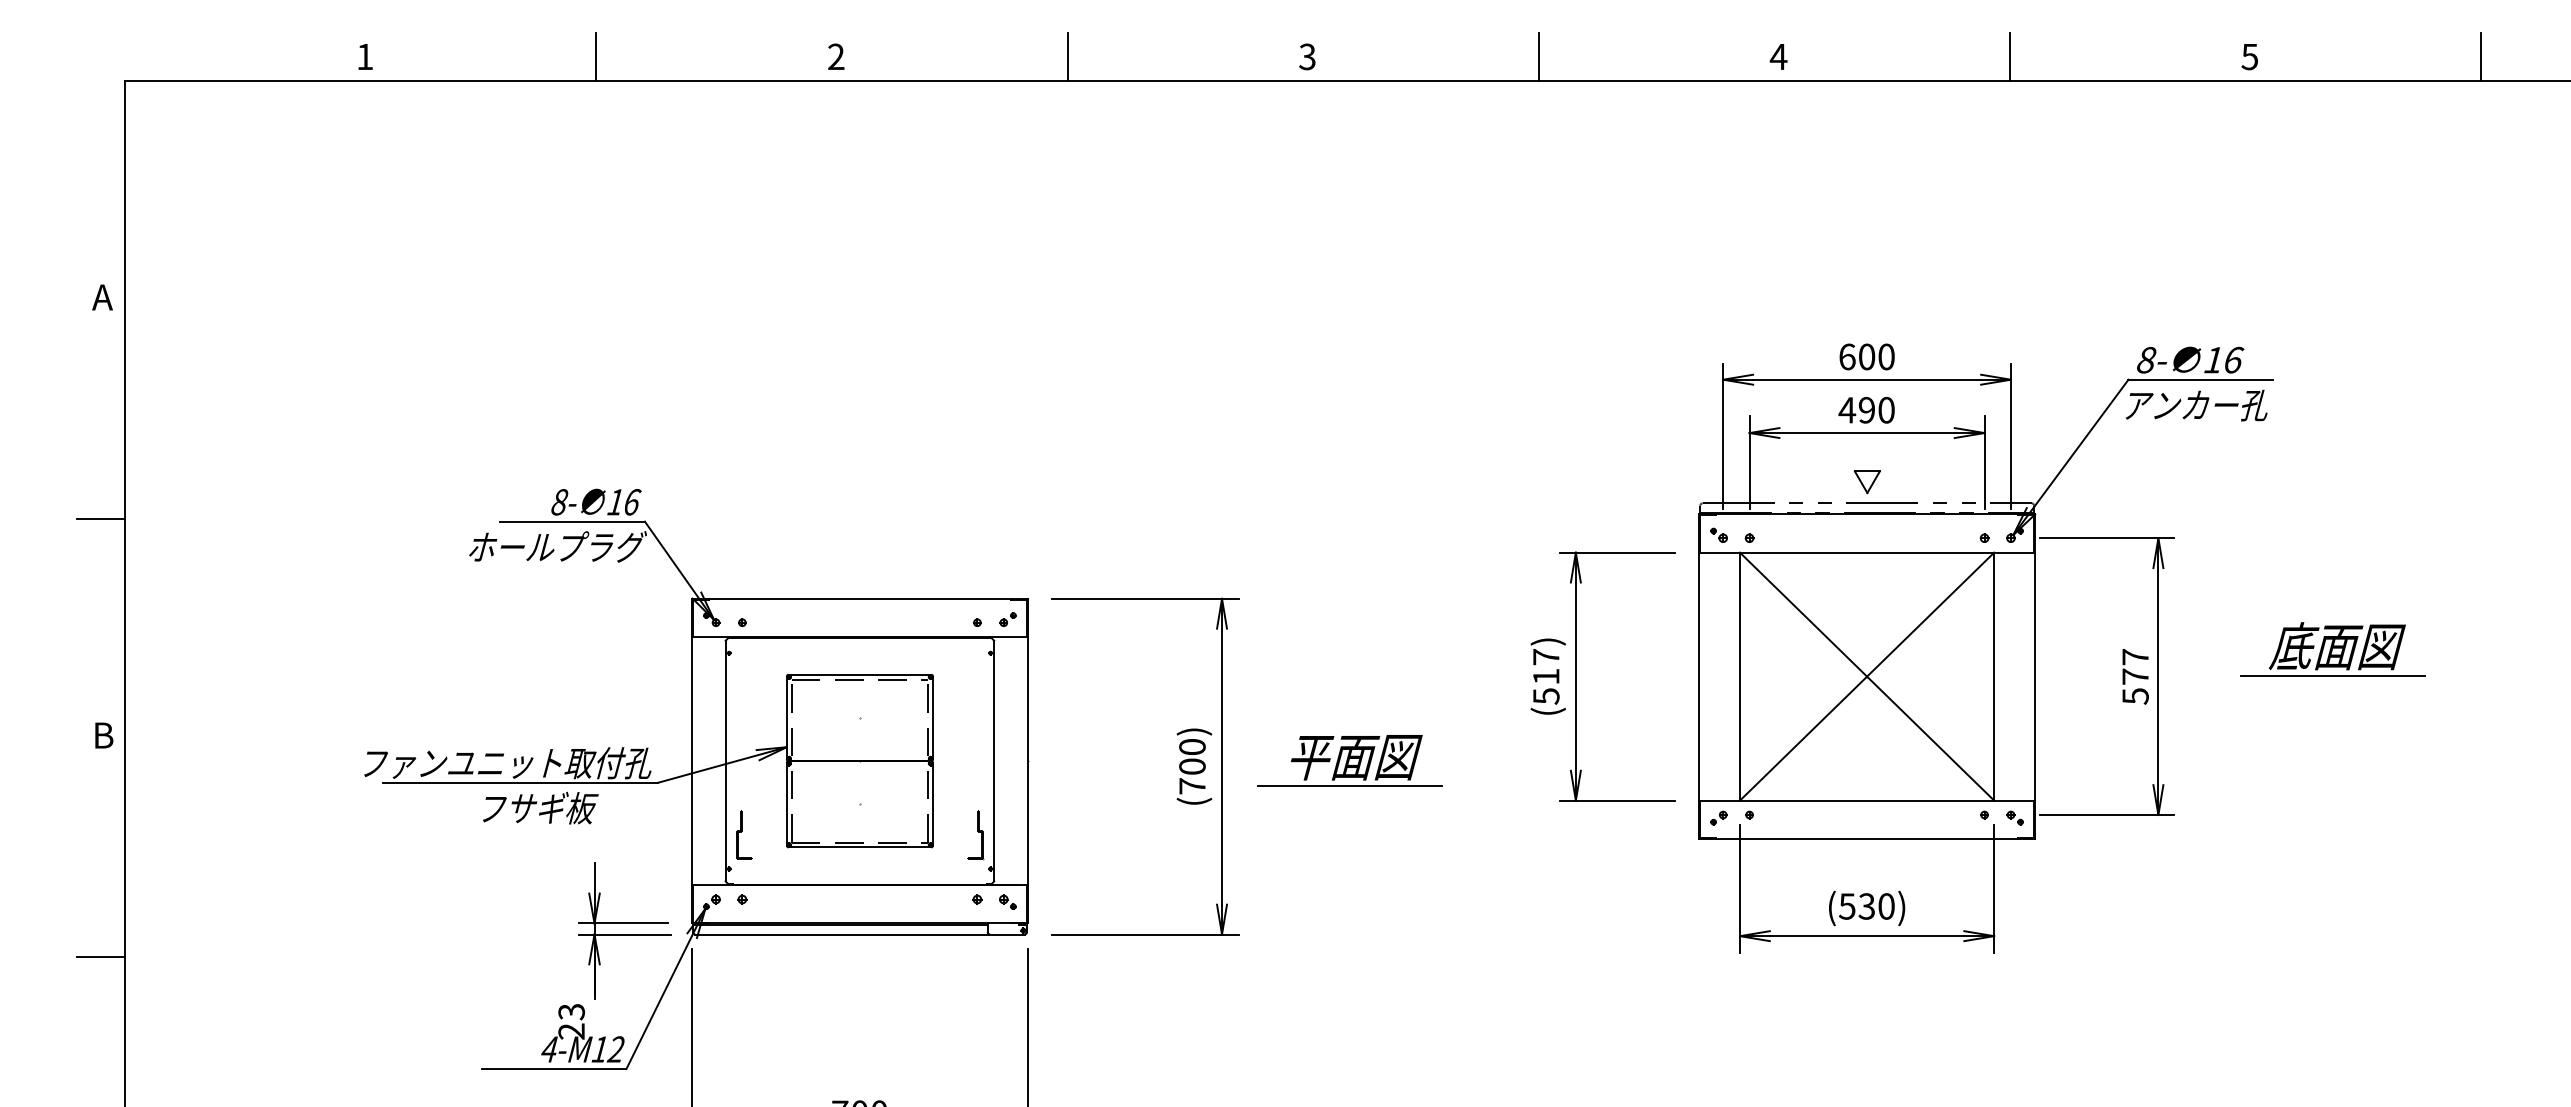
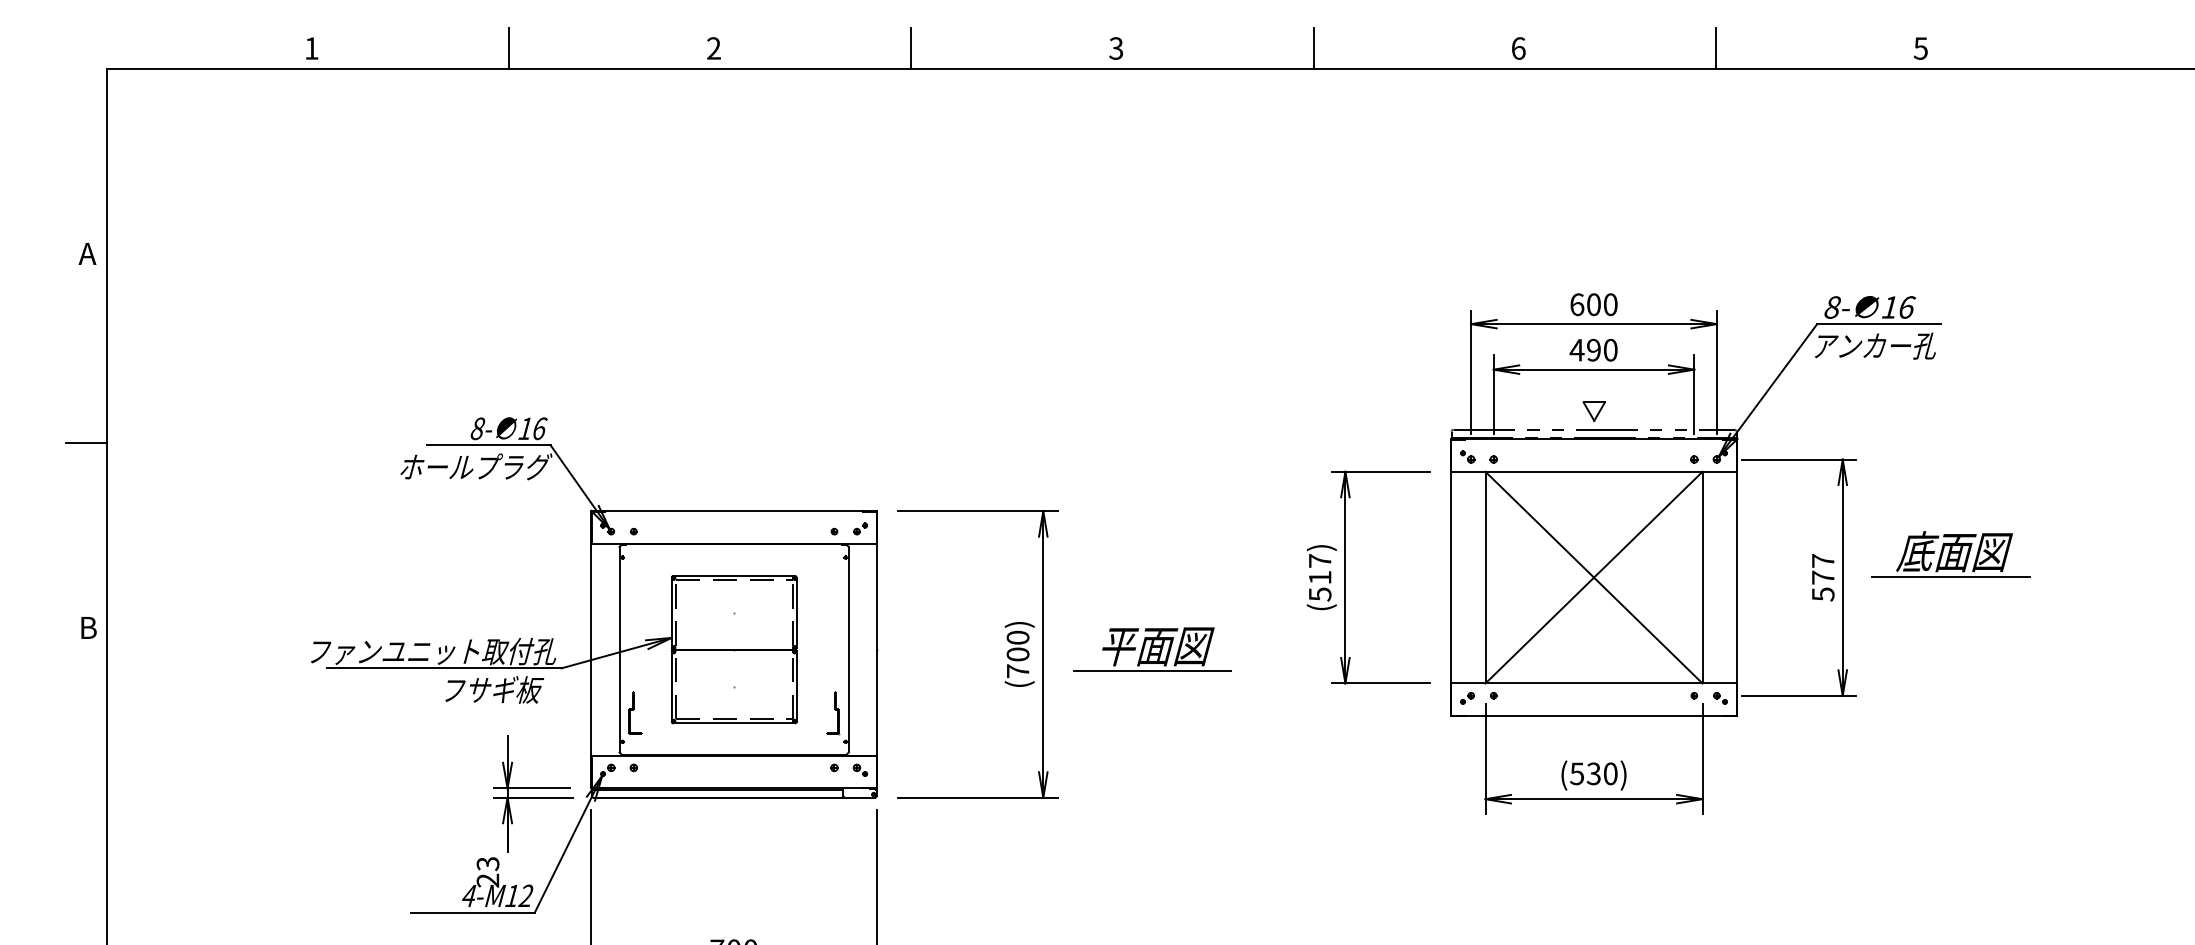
text: (1778, 56) -> (1518, 48), 4 -> 6
line: (2481, 56) -> (2118, 48), removed
part: (2332, 649) -> (1950, 554), moved
text: (540, 807) -> (494, 689), moved
line: (100, 957) -> (85, 817), removed

